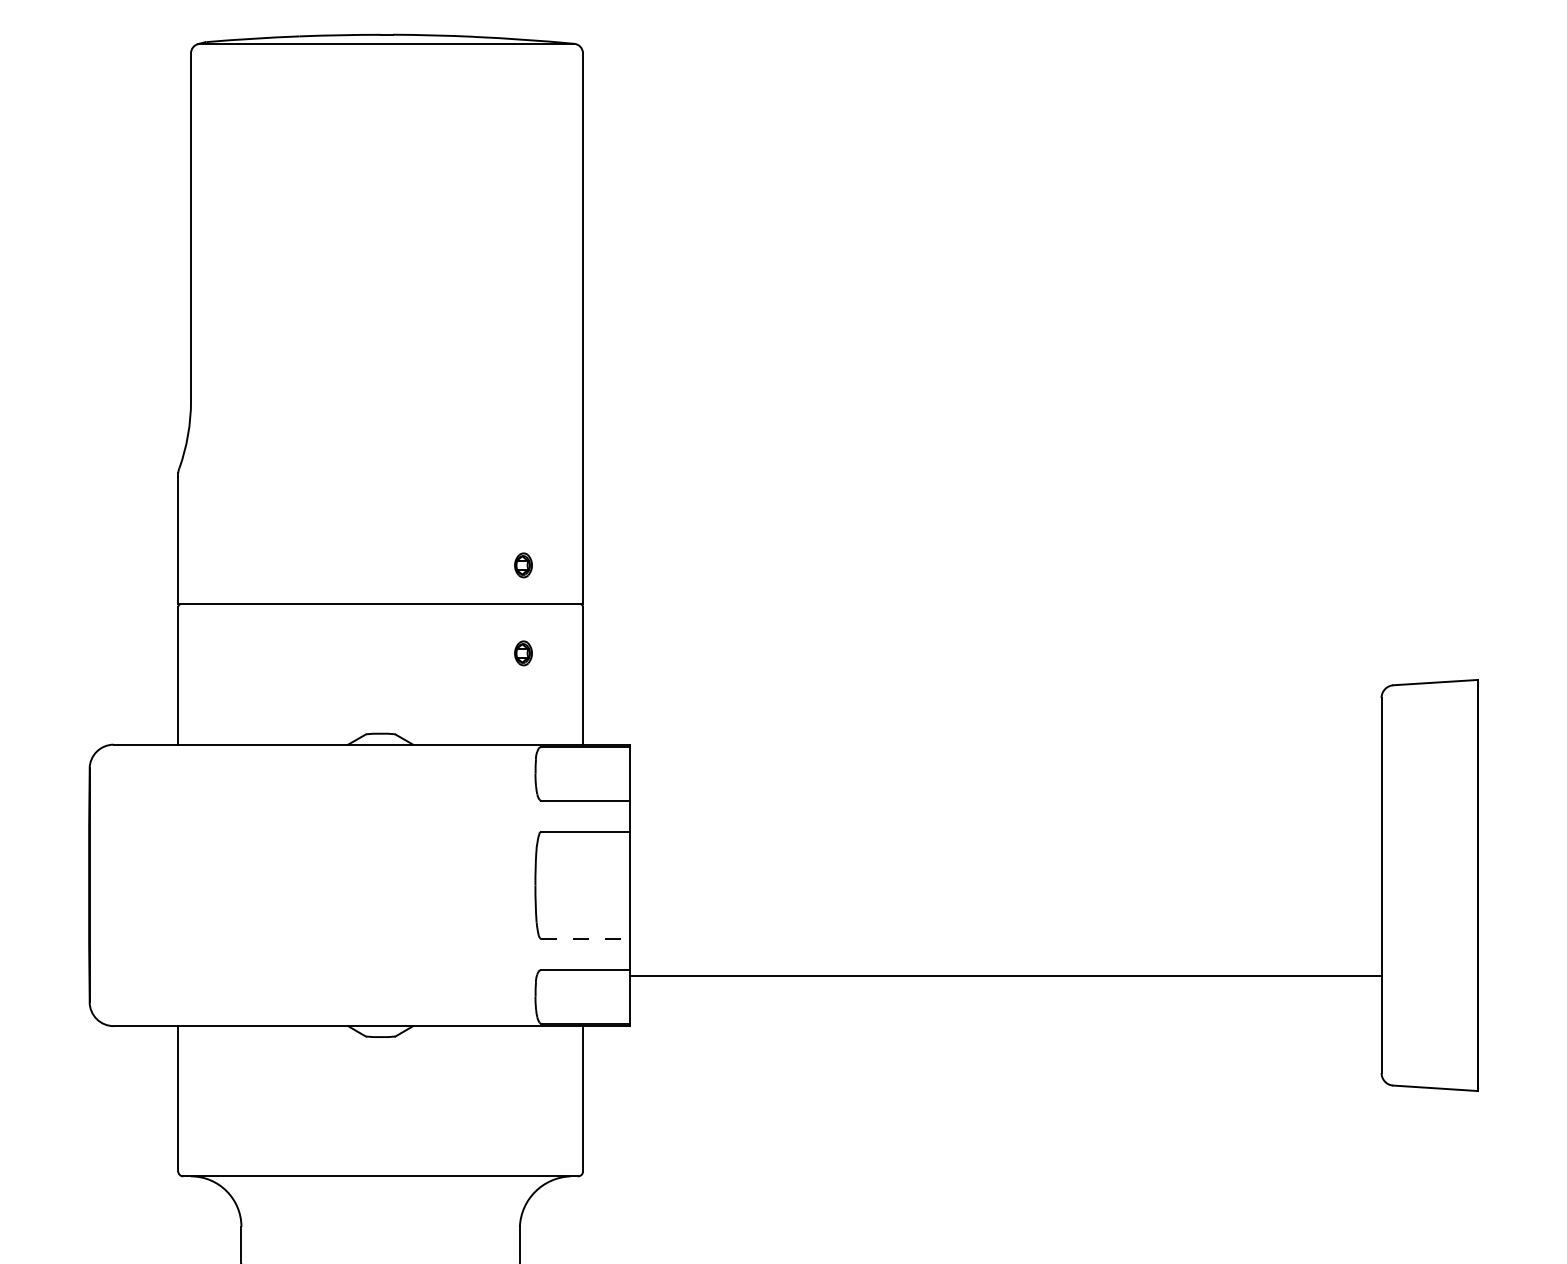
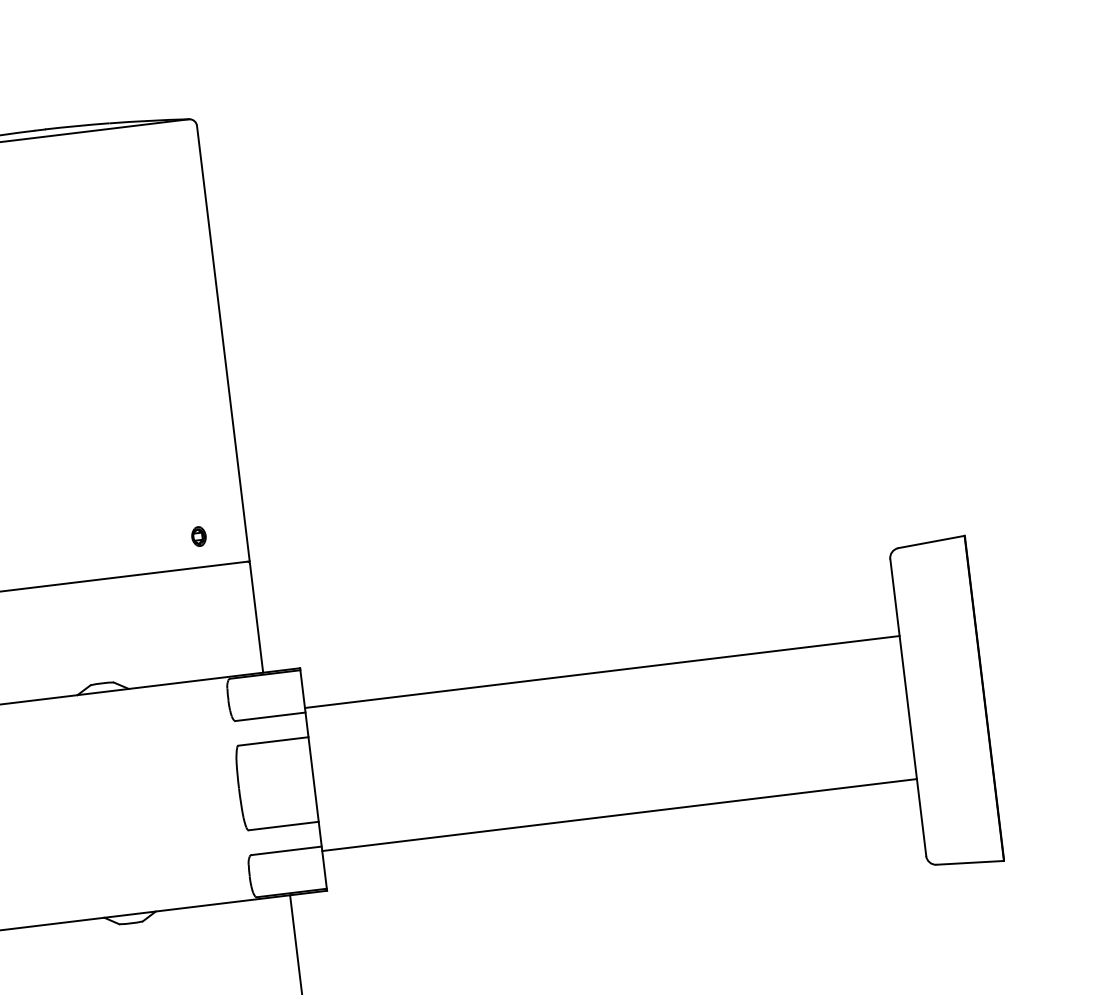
part: (523, 653) -> (207, 606), removed
line: (1005, 794) -> (602, 671), added
line: (585, 938) -> (283, 825), dashed -> solid

